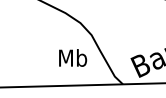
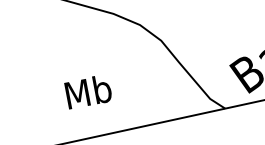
text: (73, 57) -> (89, 90), moved

